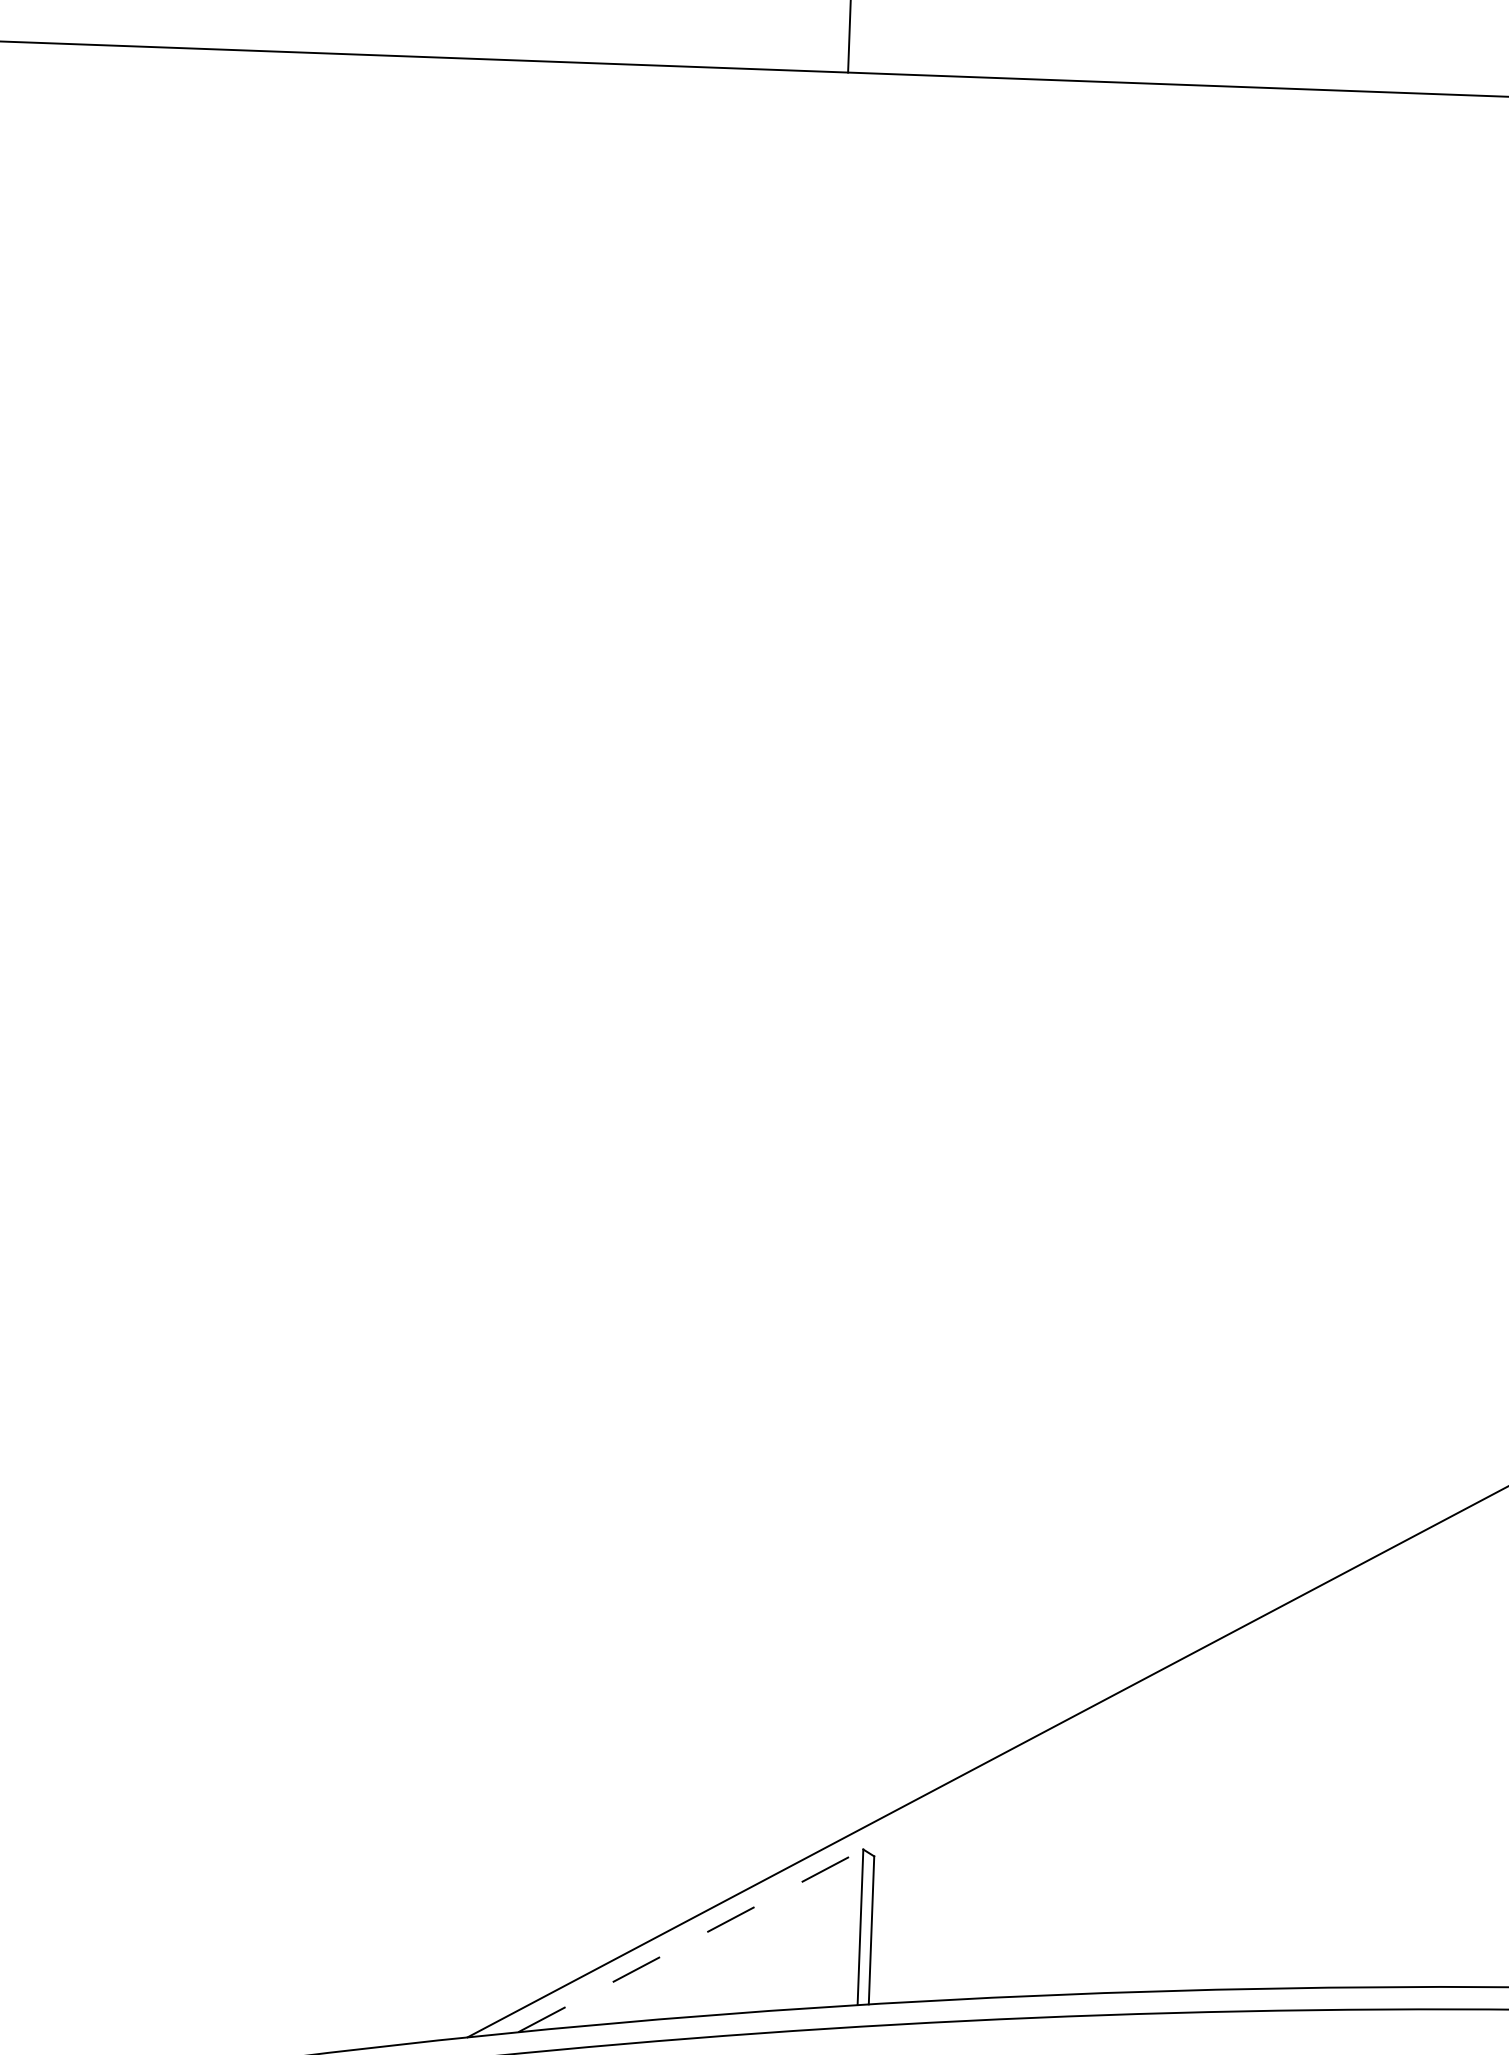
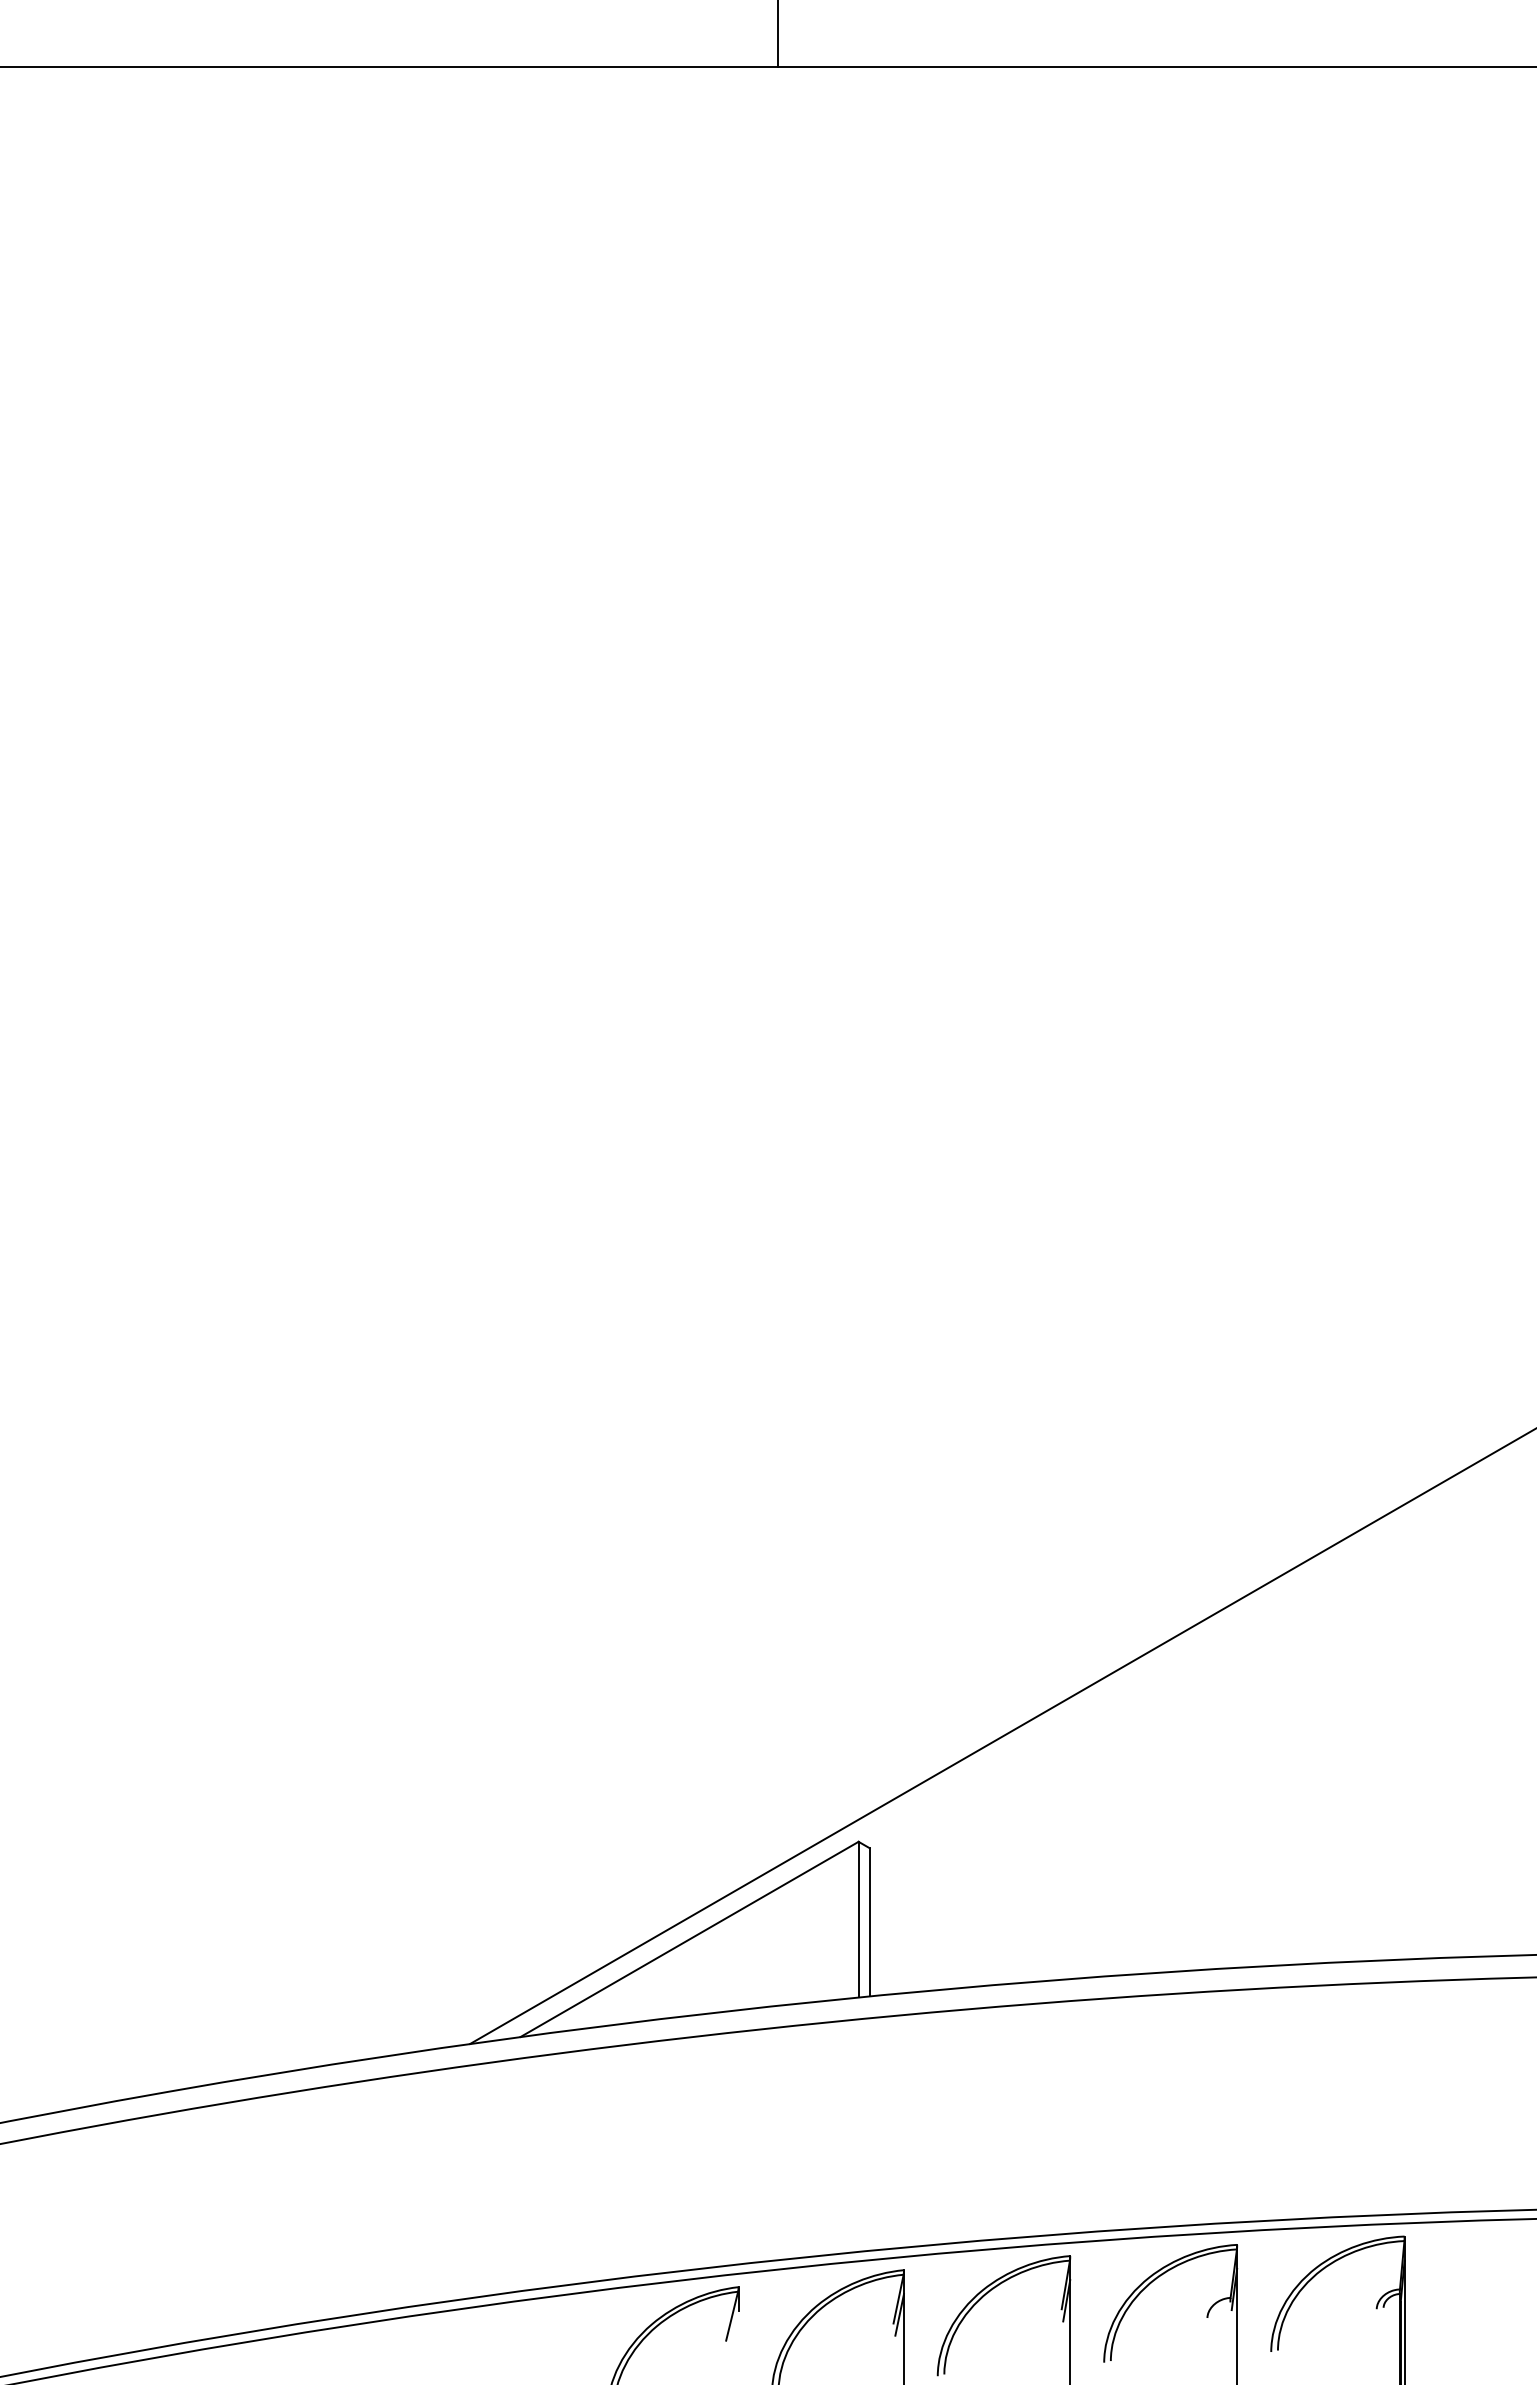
line: (691, 1940) -> (690, 1939), dashed -> solid

